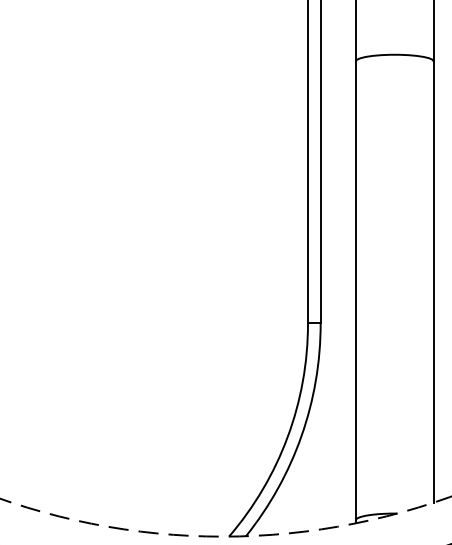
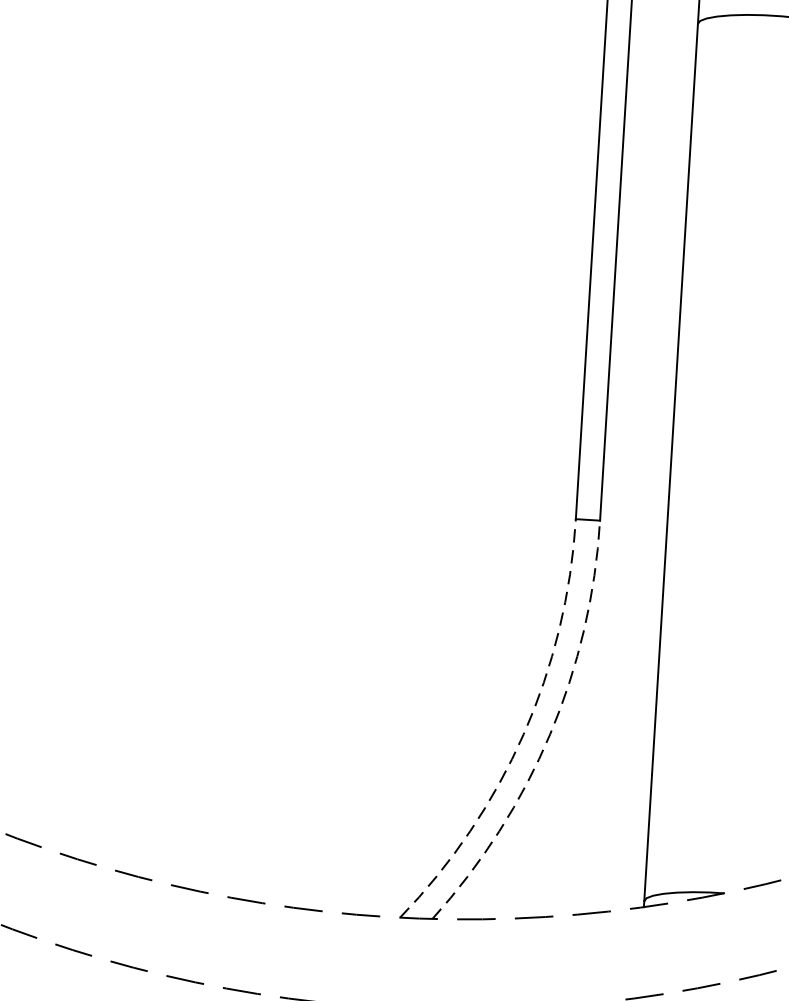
arc: (301, 436) -> (550, 734), solid -> dashed
arc: (287, 437) -> (523, 735), solid -> dashed

